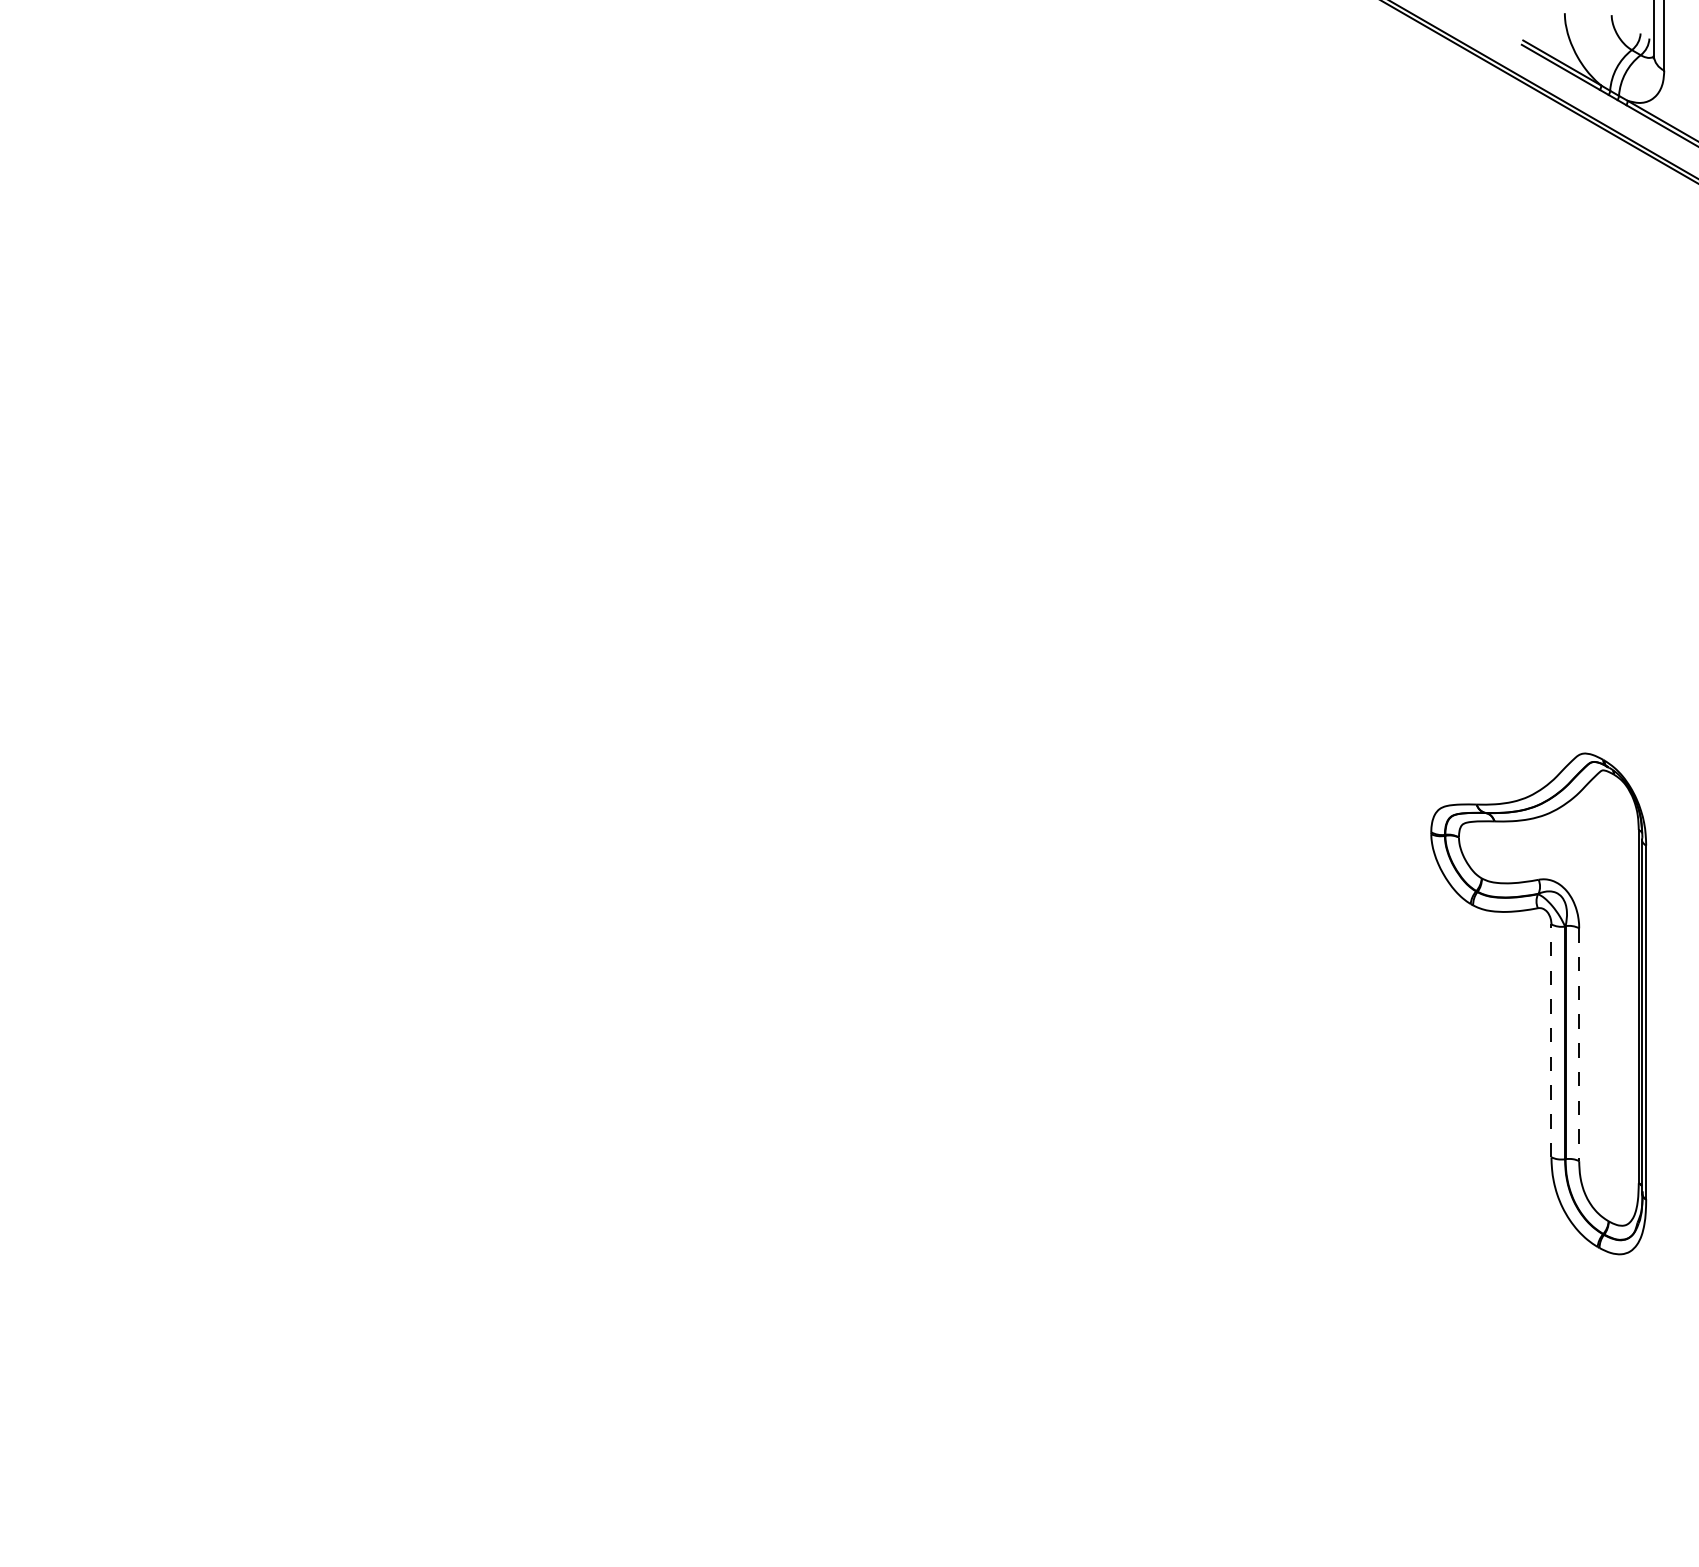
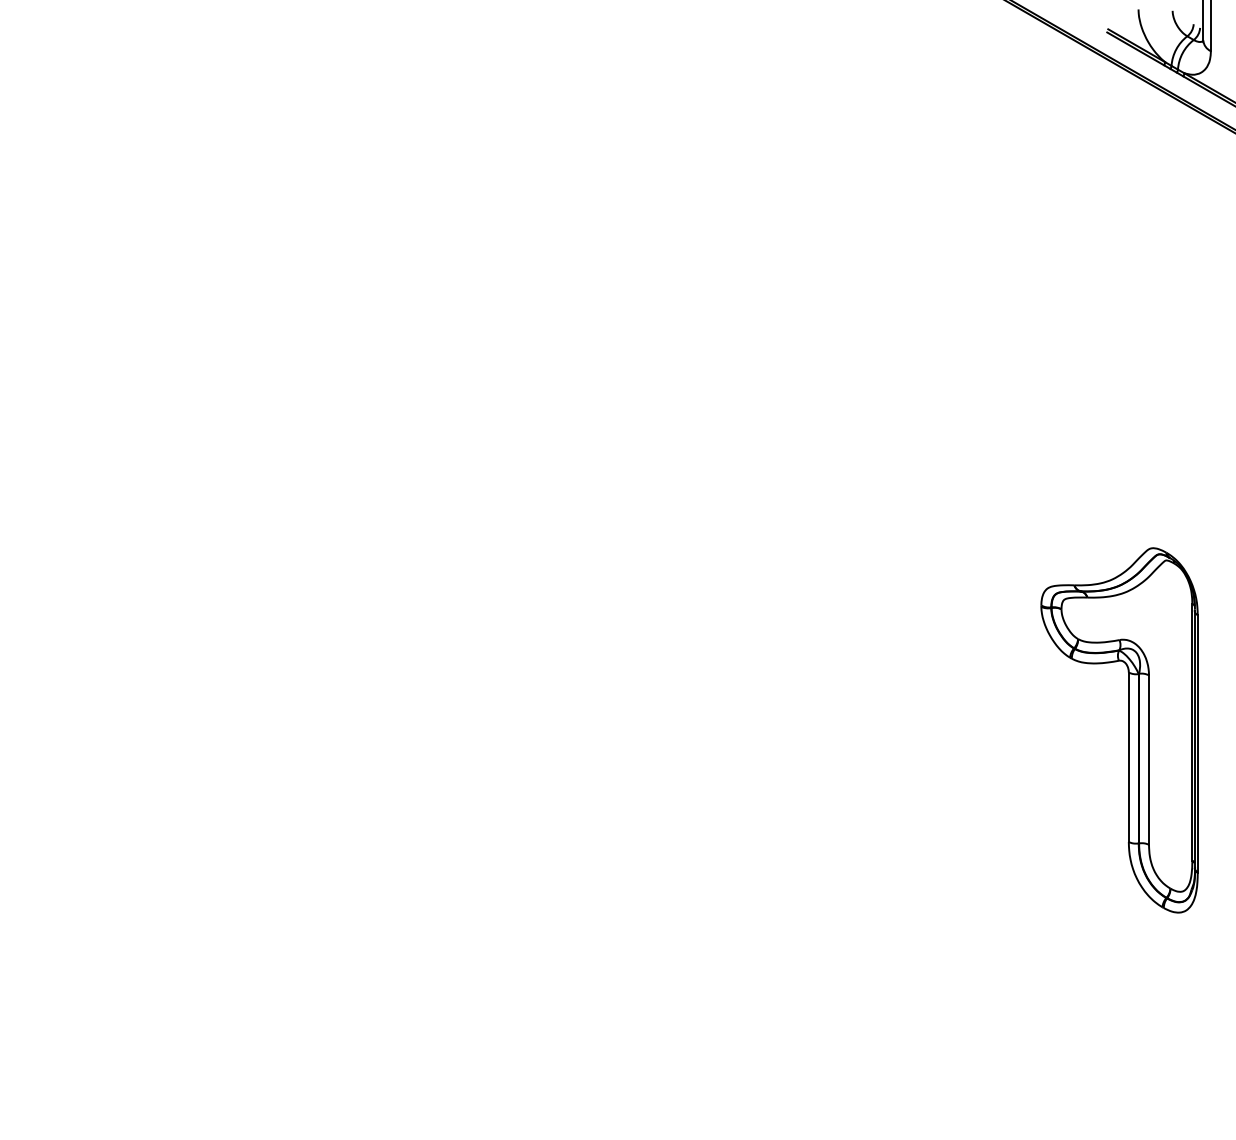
line: (1551, 1040) -> (1128, 757), dashed -> solid
line: (1579, 1045) -> (1149, 760), dashed -> solid

